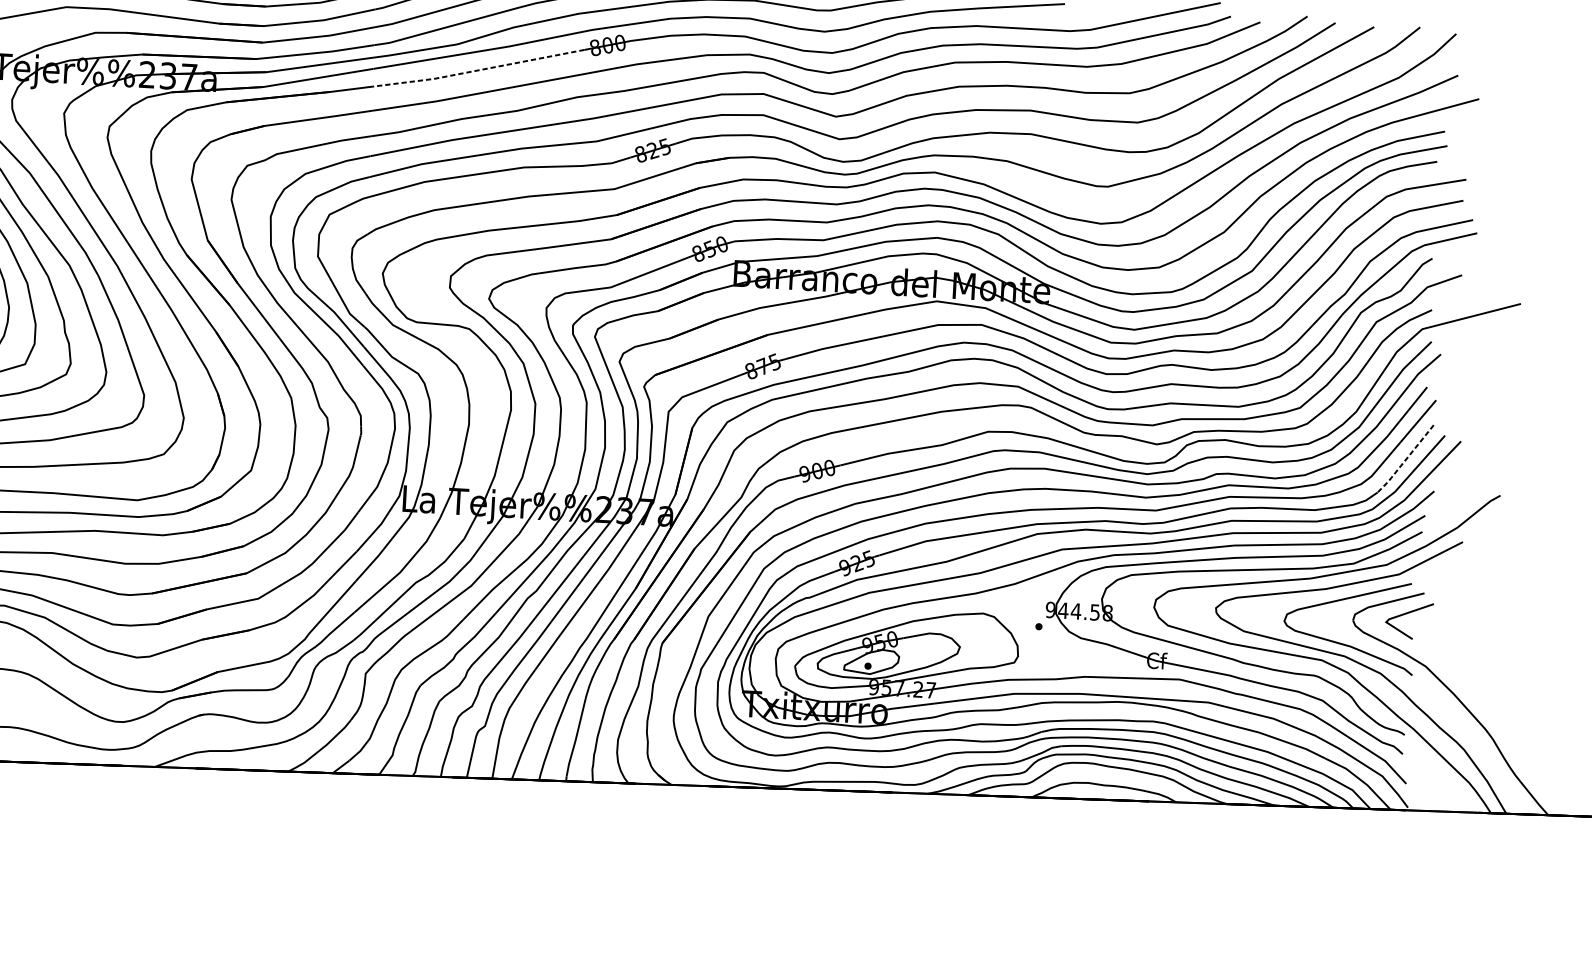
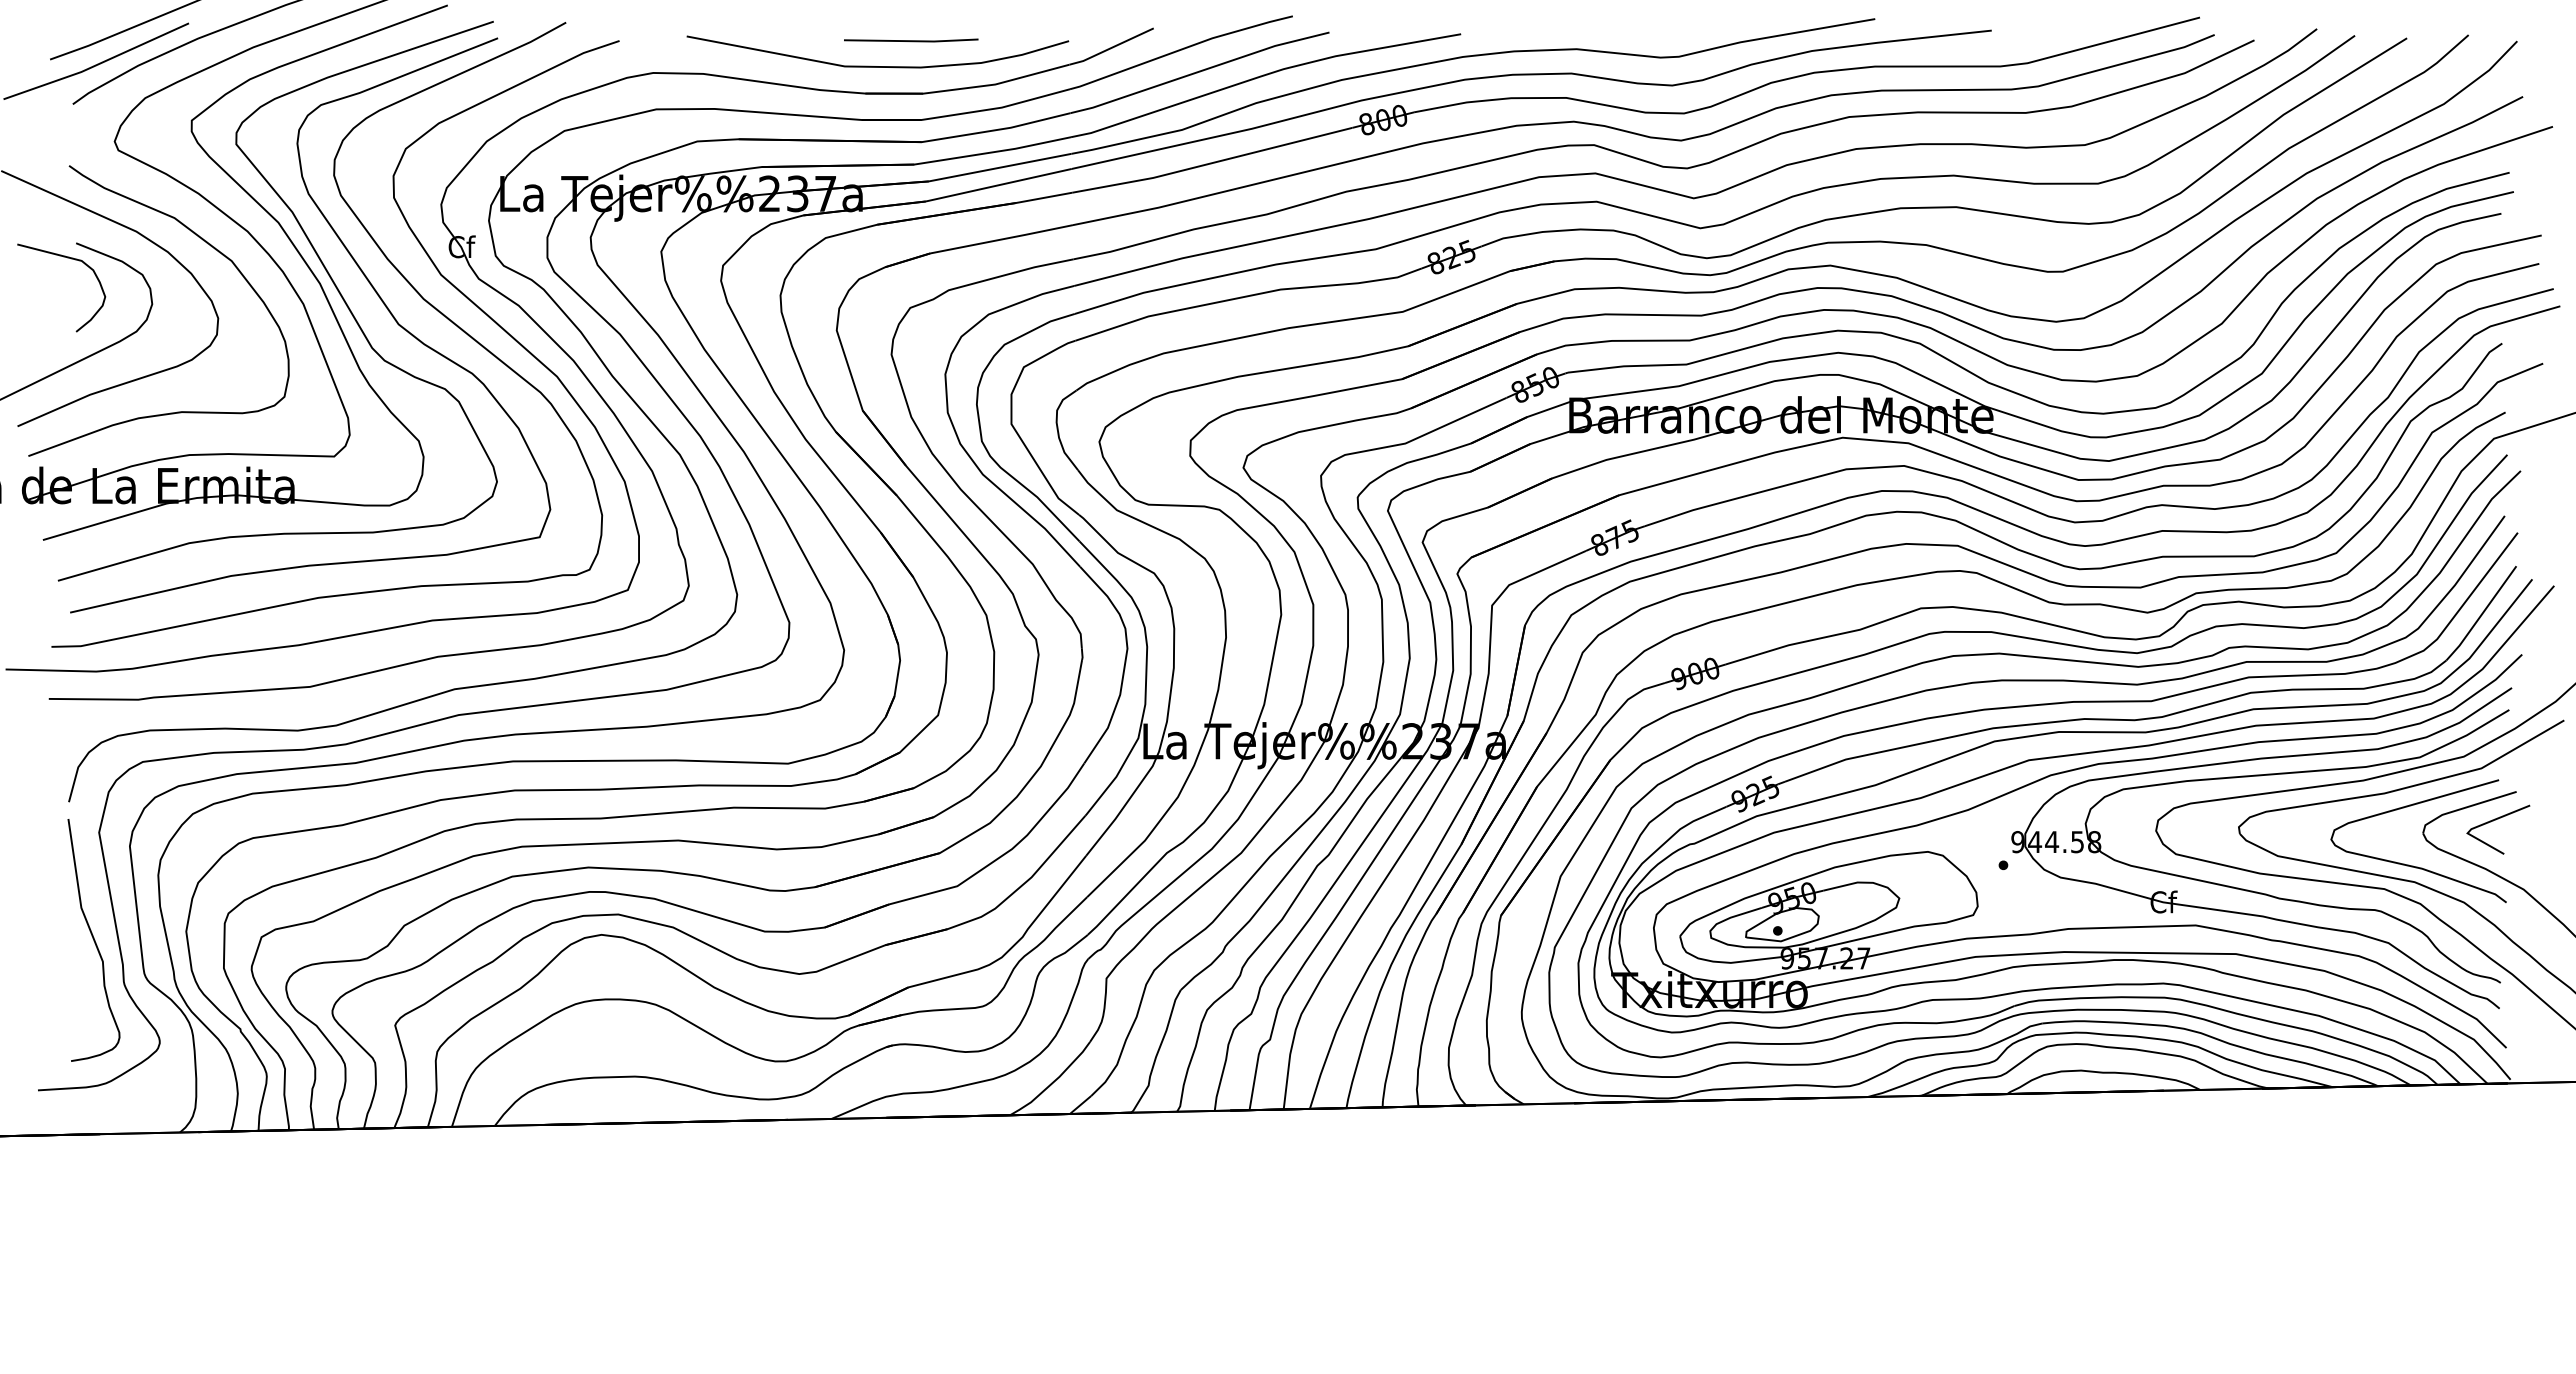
line: (478, 70) -> (1212, 163), dashed -> solid
line: (1405, 459) -> (2481, 614), dashed -> solid

